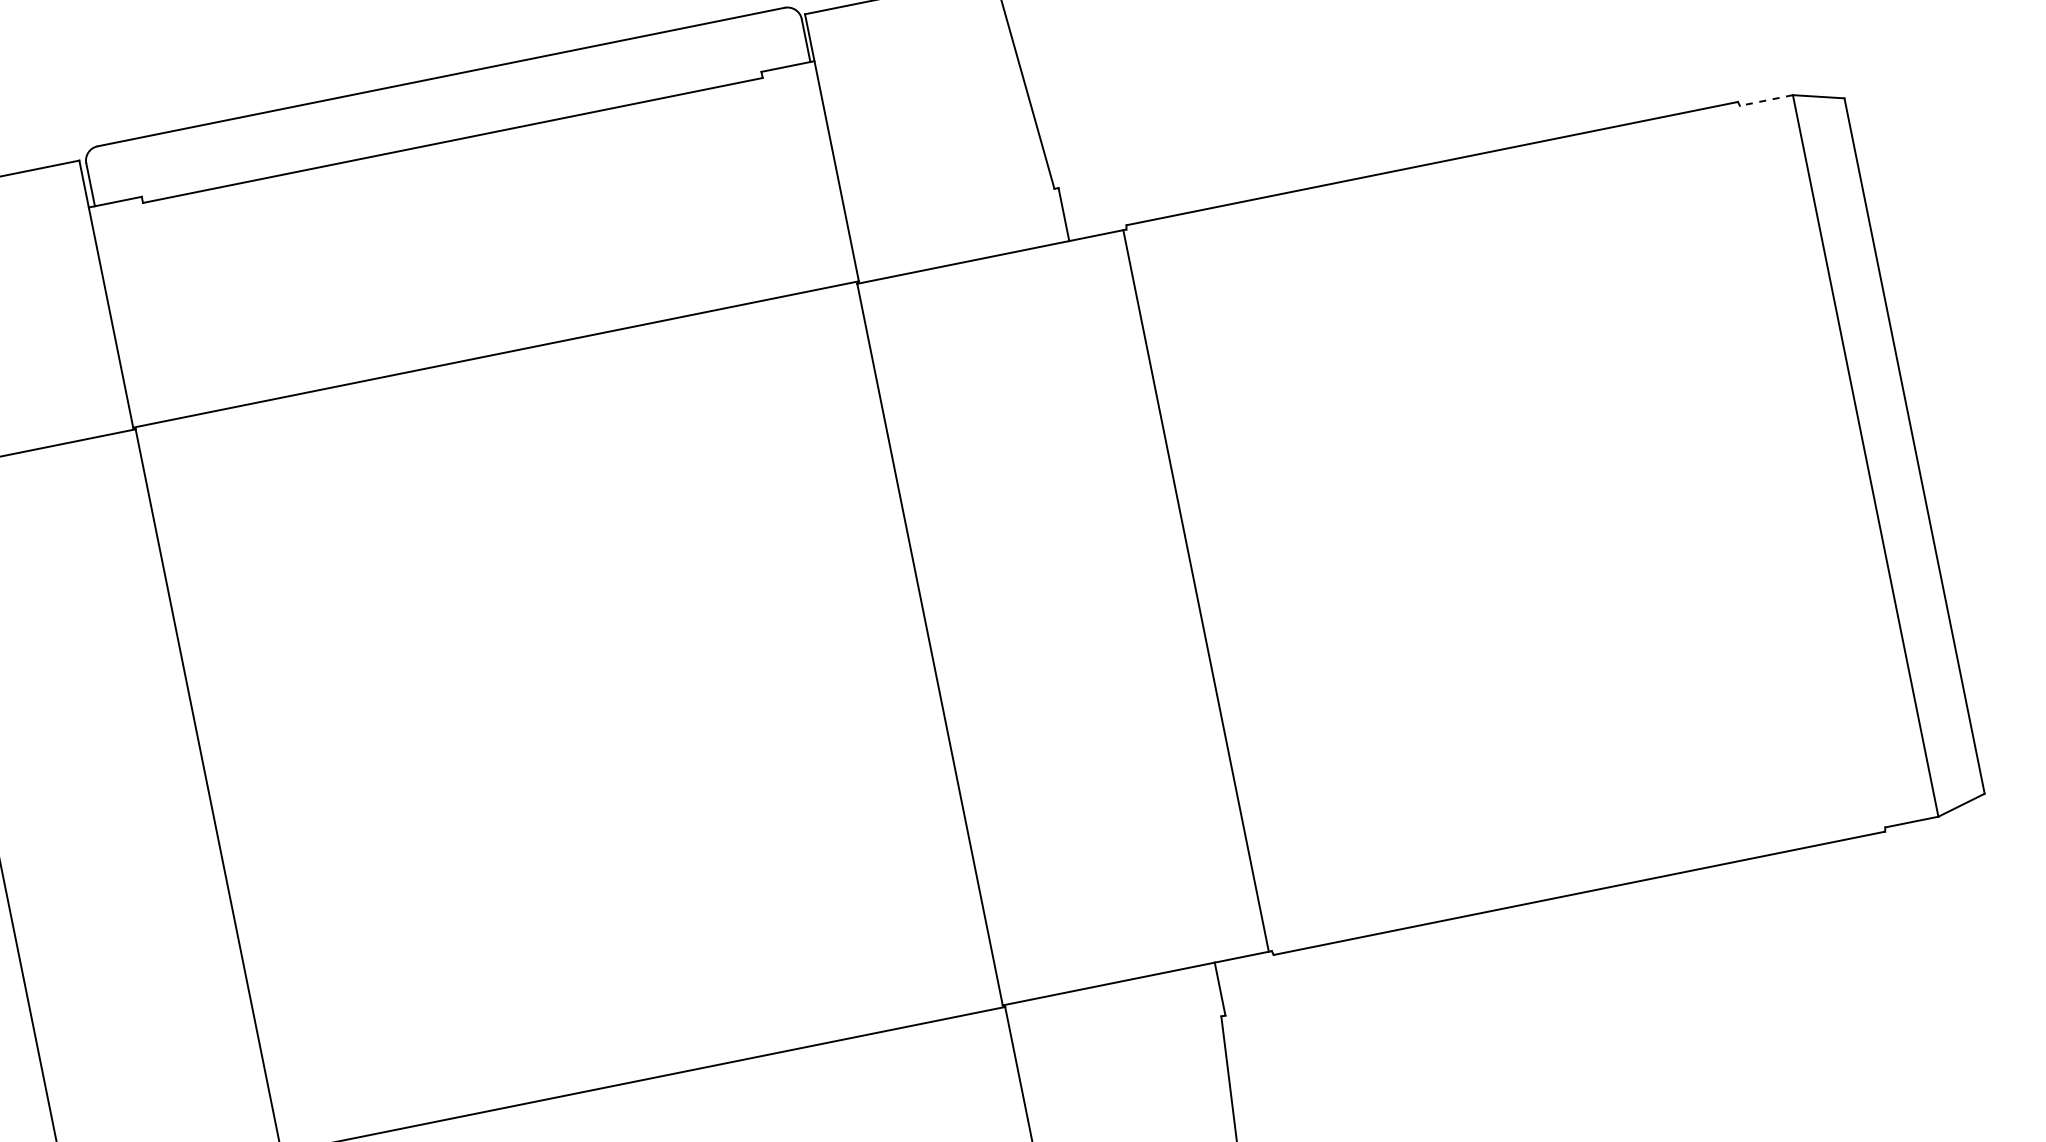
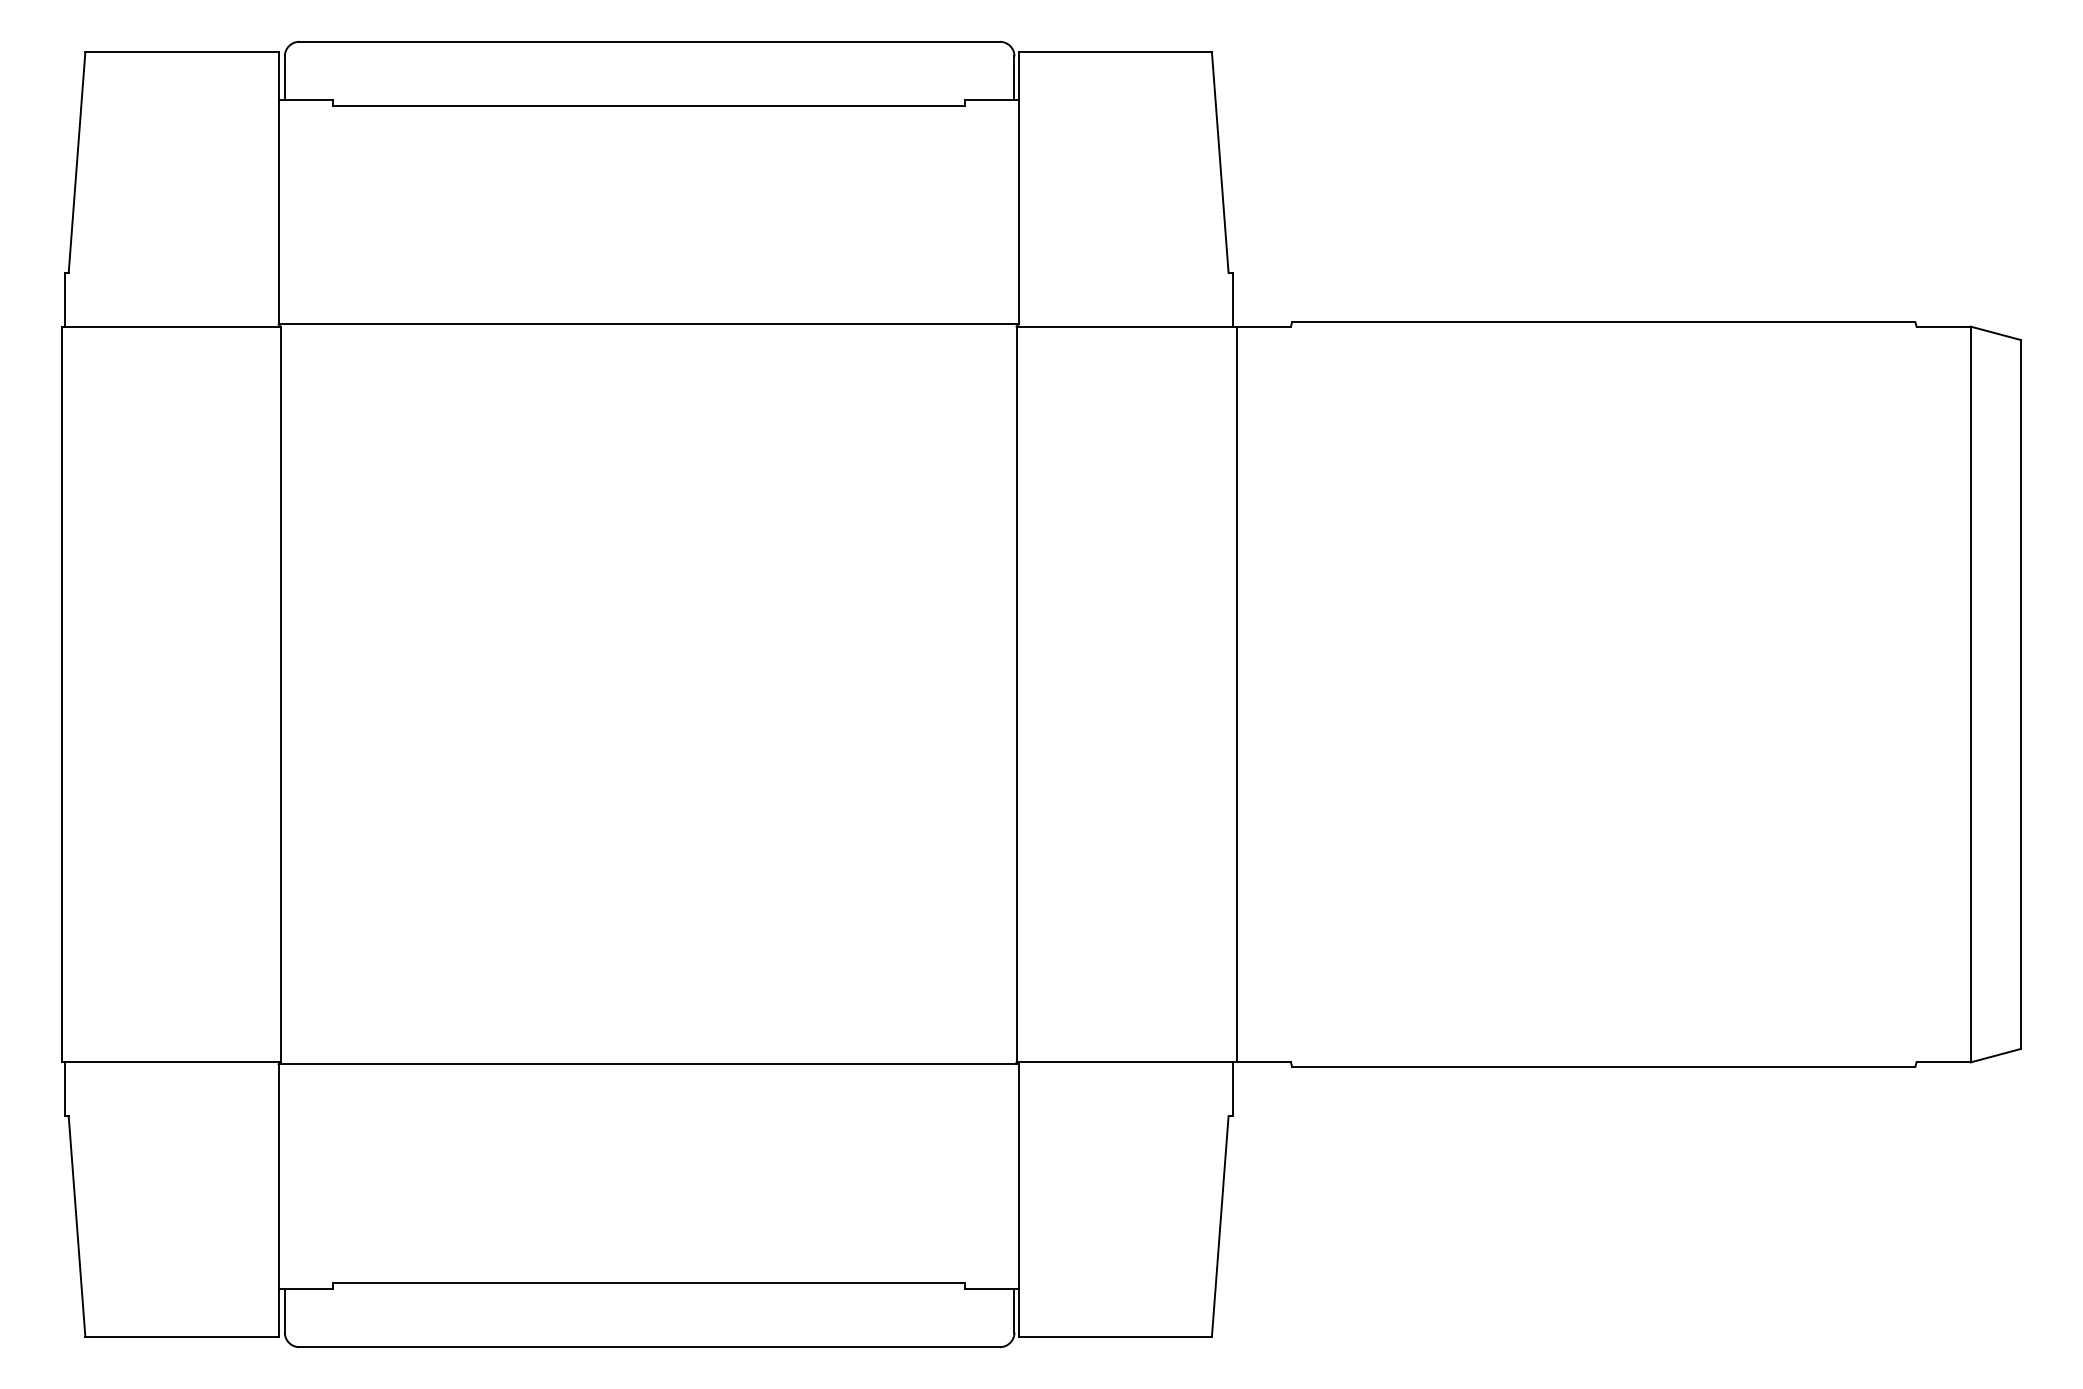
line: (1766, 100) -> (1943, 326), dashed -> solid
line: (1195, 591) -> (1236, 694), moved

